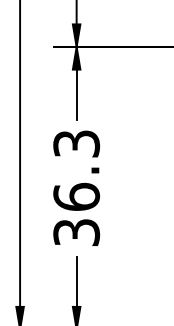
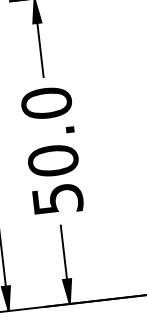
text: (76, 187) -> (51, 150), 36.3 -> 50.0

